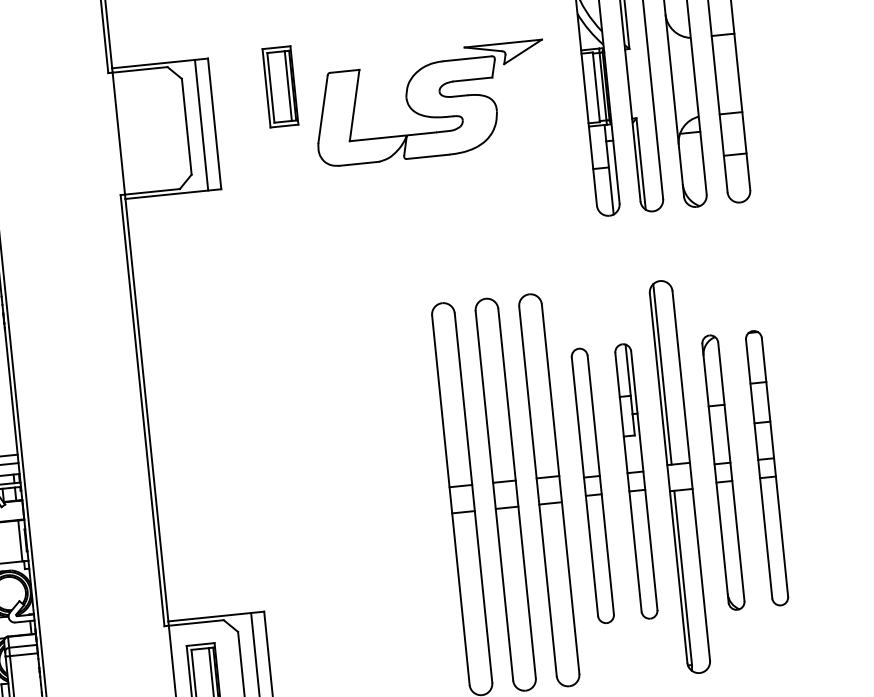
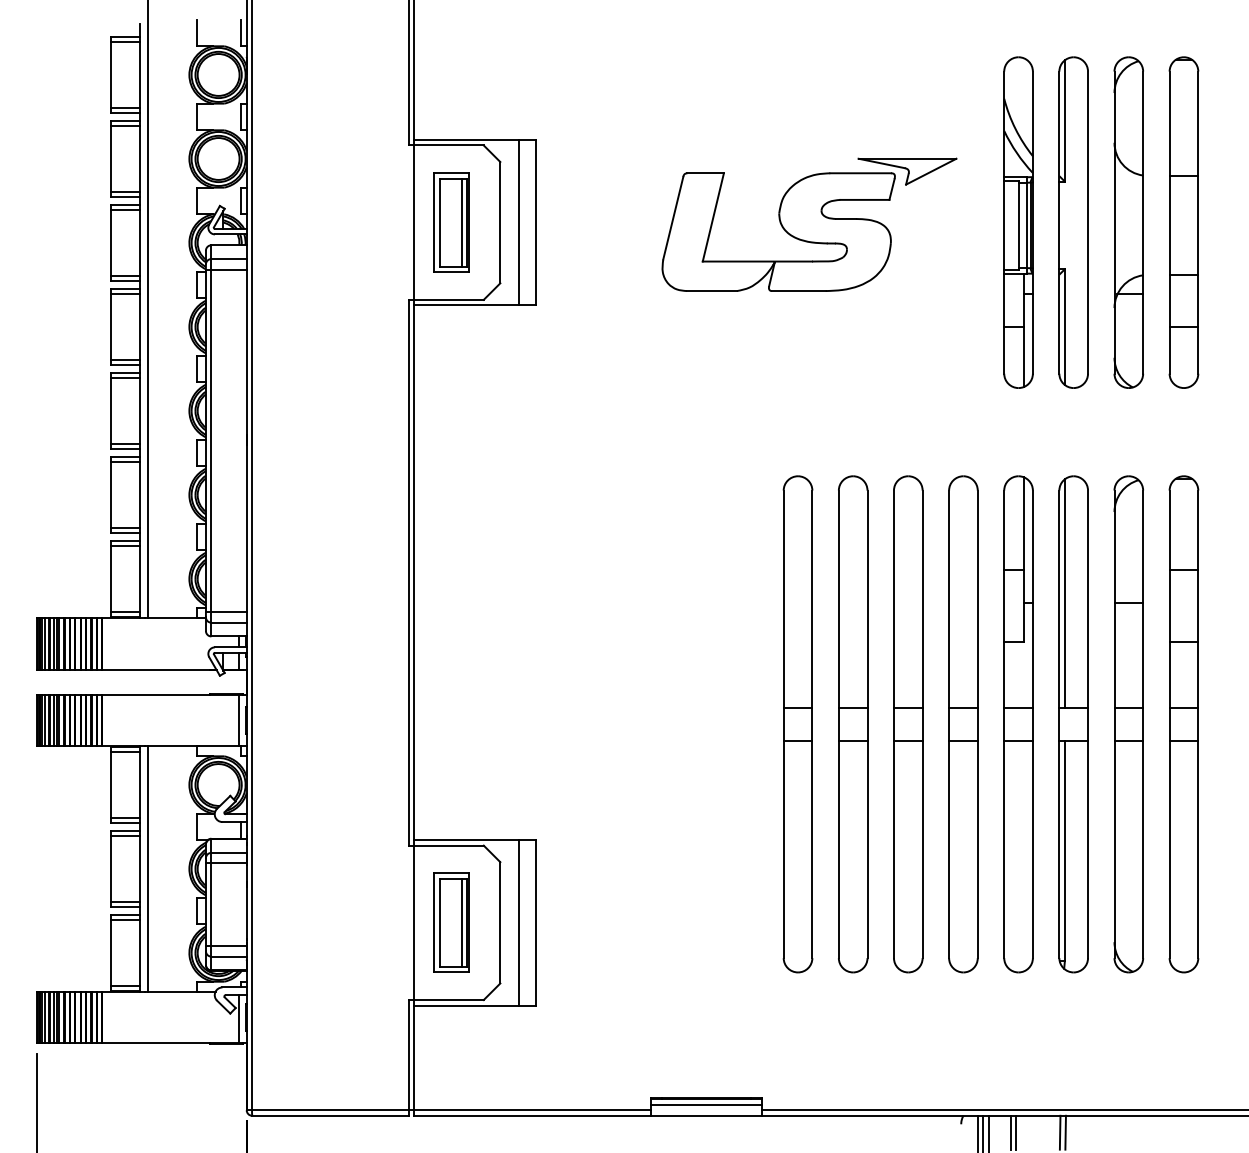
part: (280, 86) -> (451, 222), moved
part: (766, 468) -> (1183, 724), size x1.43
part: (723, 472) -> (1128, 724), size x1.43
part: (636, 481) -> (1018, 724), size x1.43
part: (592, 485) -> (963, 724), size x1.43

